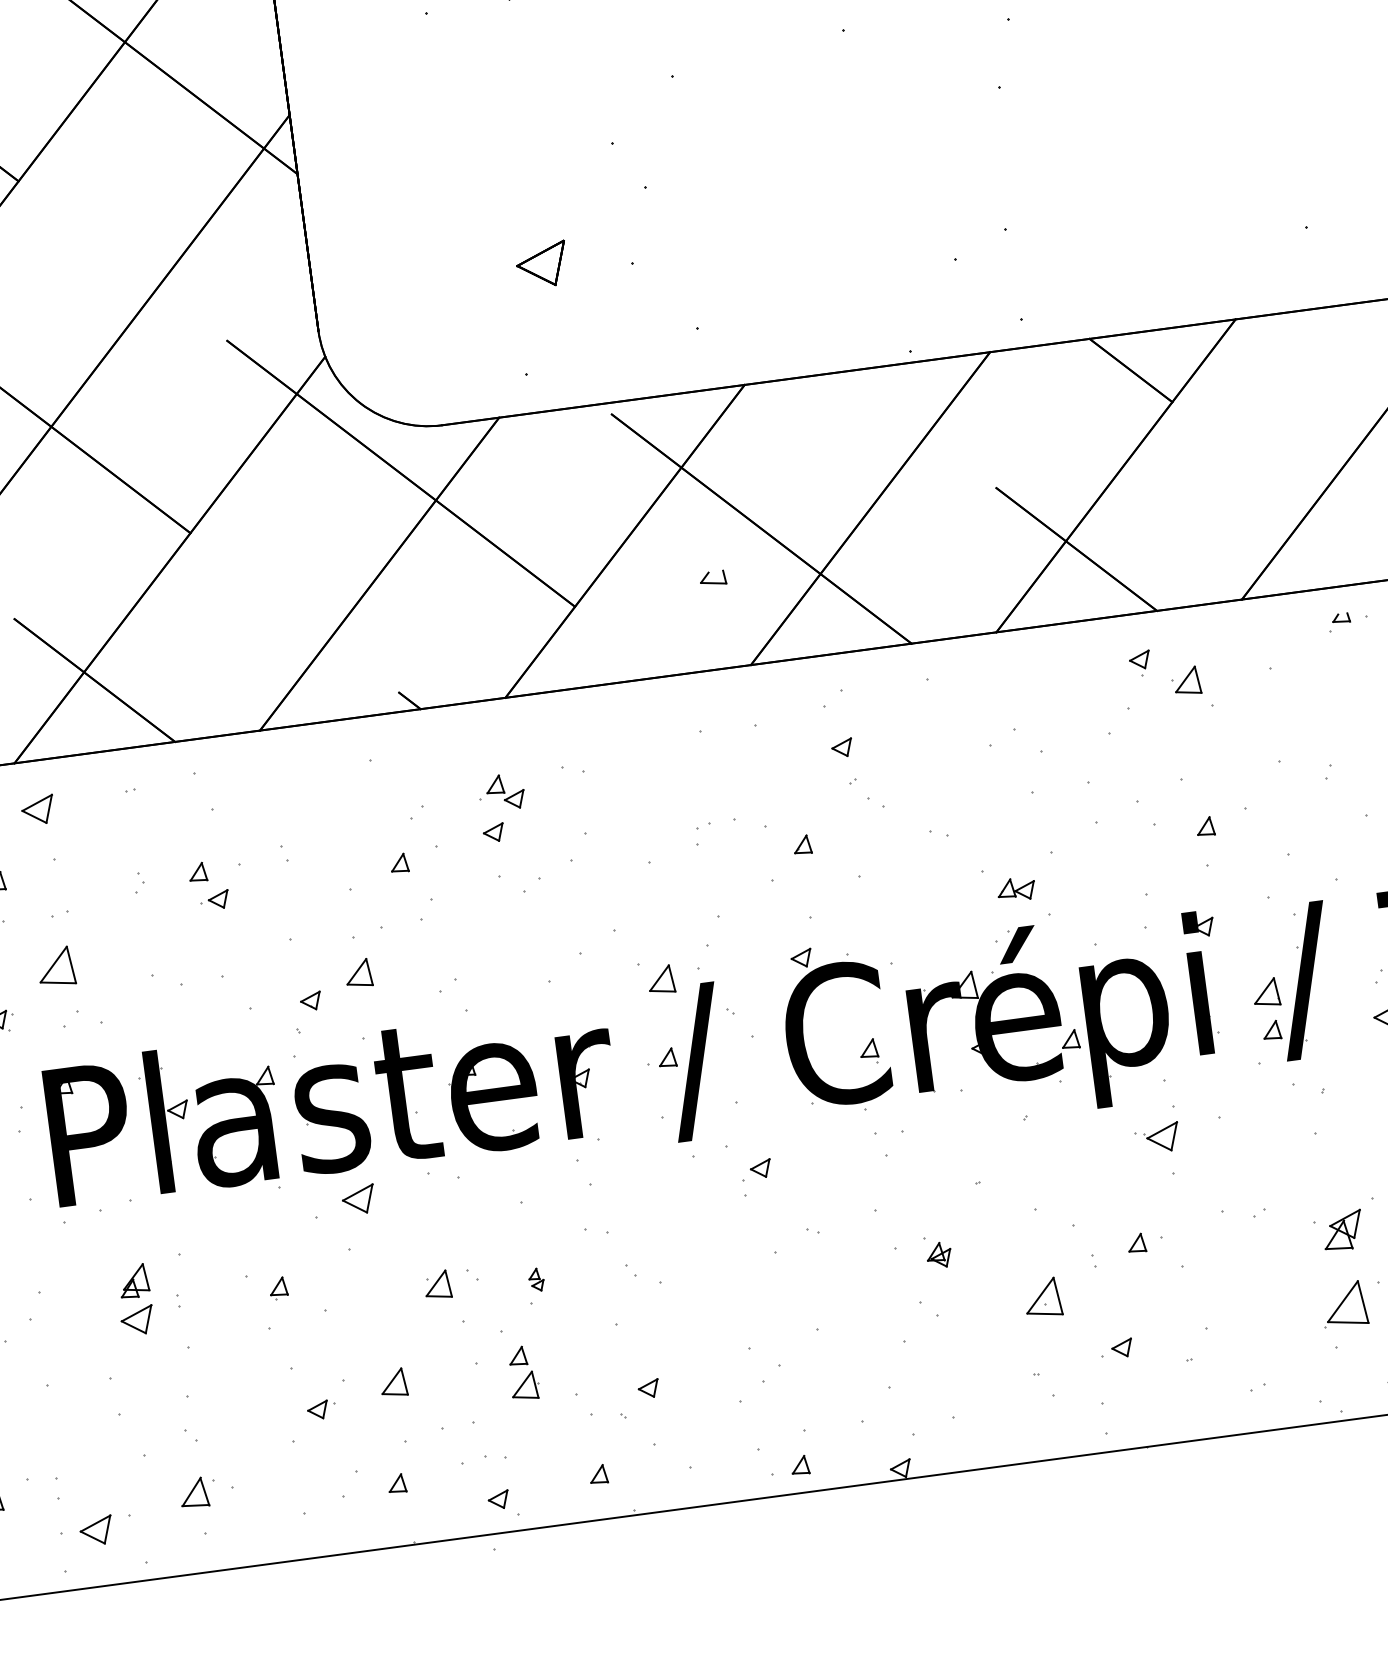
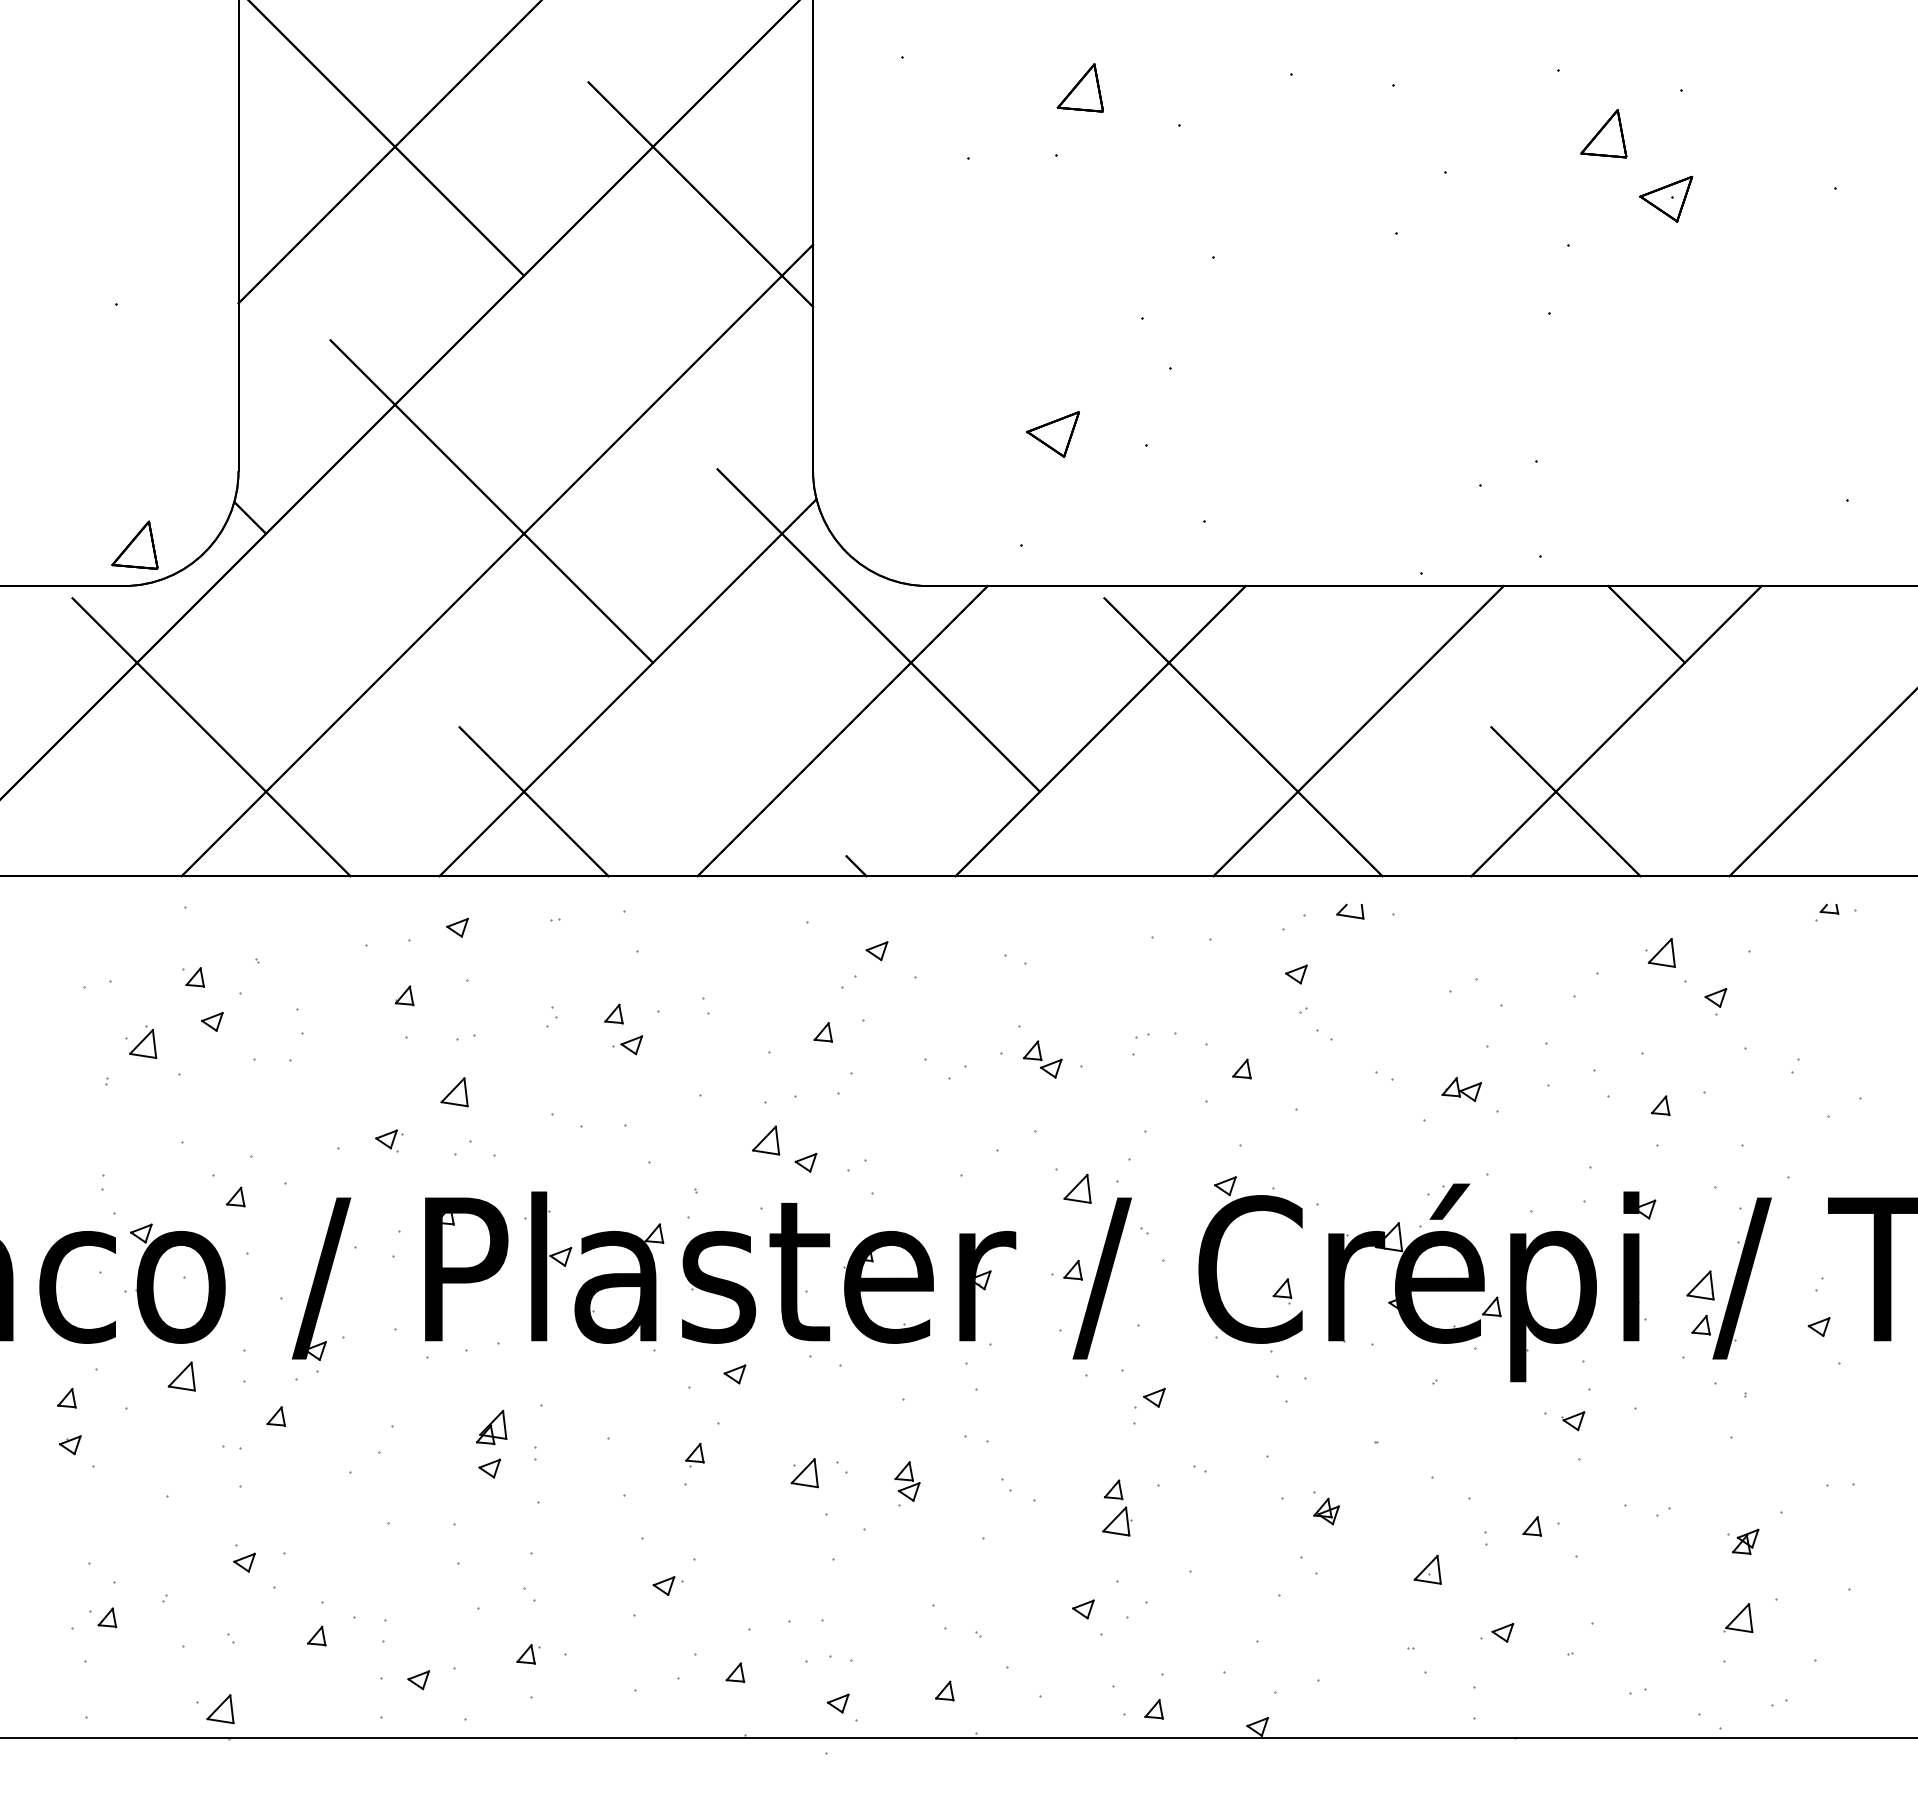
part: (713, 578) -> (1350, 911), moved
part: (1140, 663) -> (1715, 1001), moved
part: (505, 792) -> (1042, 1059), moved
part: (38, 809) -> (457, 927), size x0.62
part: (493, 833) -> (876, 951), moved
part: (1016, 889) -> (1461, 1089), moved
part: (56, 967) -> (454, 1092), size x0.71
part: (310, 1001) -> (805, 1162), moved
part: (1162, 1138) -> (1573, 1421), size x0.62
part: (358, 1200) -> (734, 1374), size x0.62
part: (1339, 1230) -> (1743, 1541), size x0.62
part: (536, 1279) -> (907, 1481), size x1.67
part: (278, 1288) -> (694, 1454), moved
part: (1042, 1297) -> (1427, 1569), size x0.71
part: (1344, 1303) -> (1738, 1617), size x0.62
part: (137, 1320) -> (489, 1468), size x0.62
part: (523, 1372) -> (1117, 1507), moved
part: (393, 1383) -> (745, 1568), removed
part: (648, 1388) -> (1083, 1609), moved
part: (197, 1492) -> (528, 1654), size x0.62
part: (96, 1531) -> (418, 1680), size x0.62

